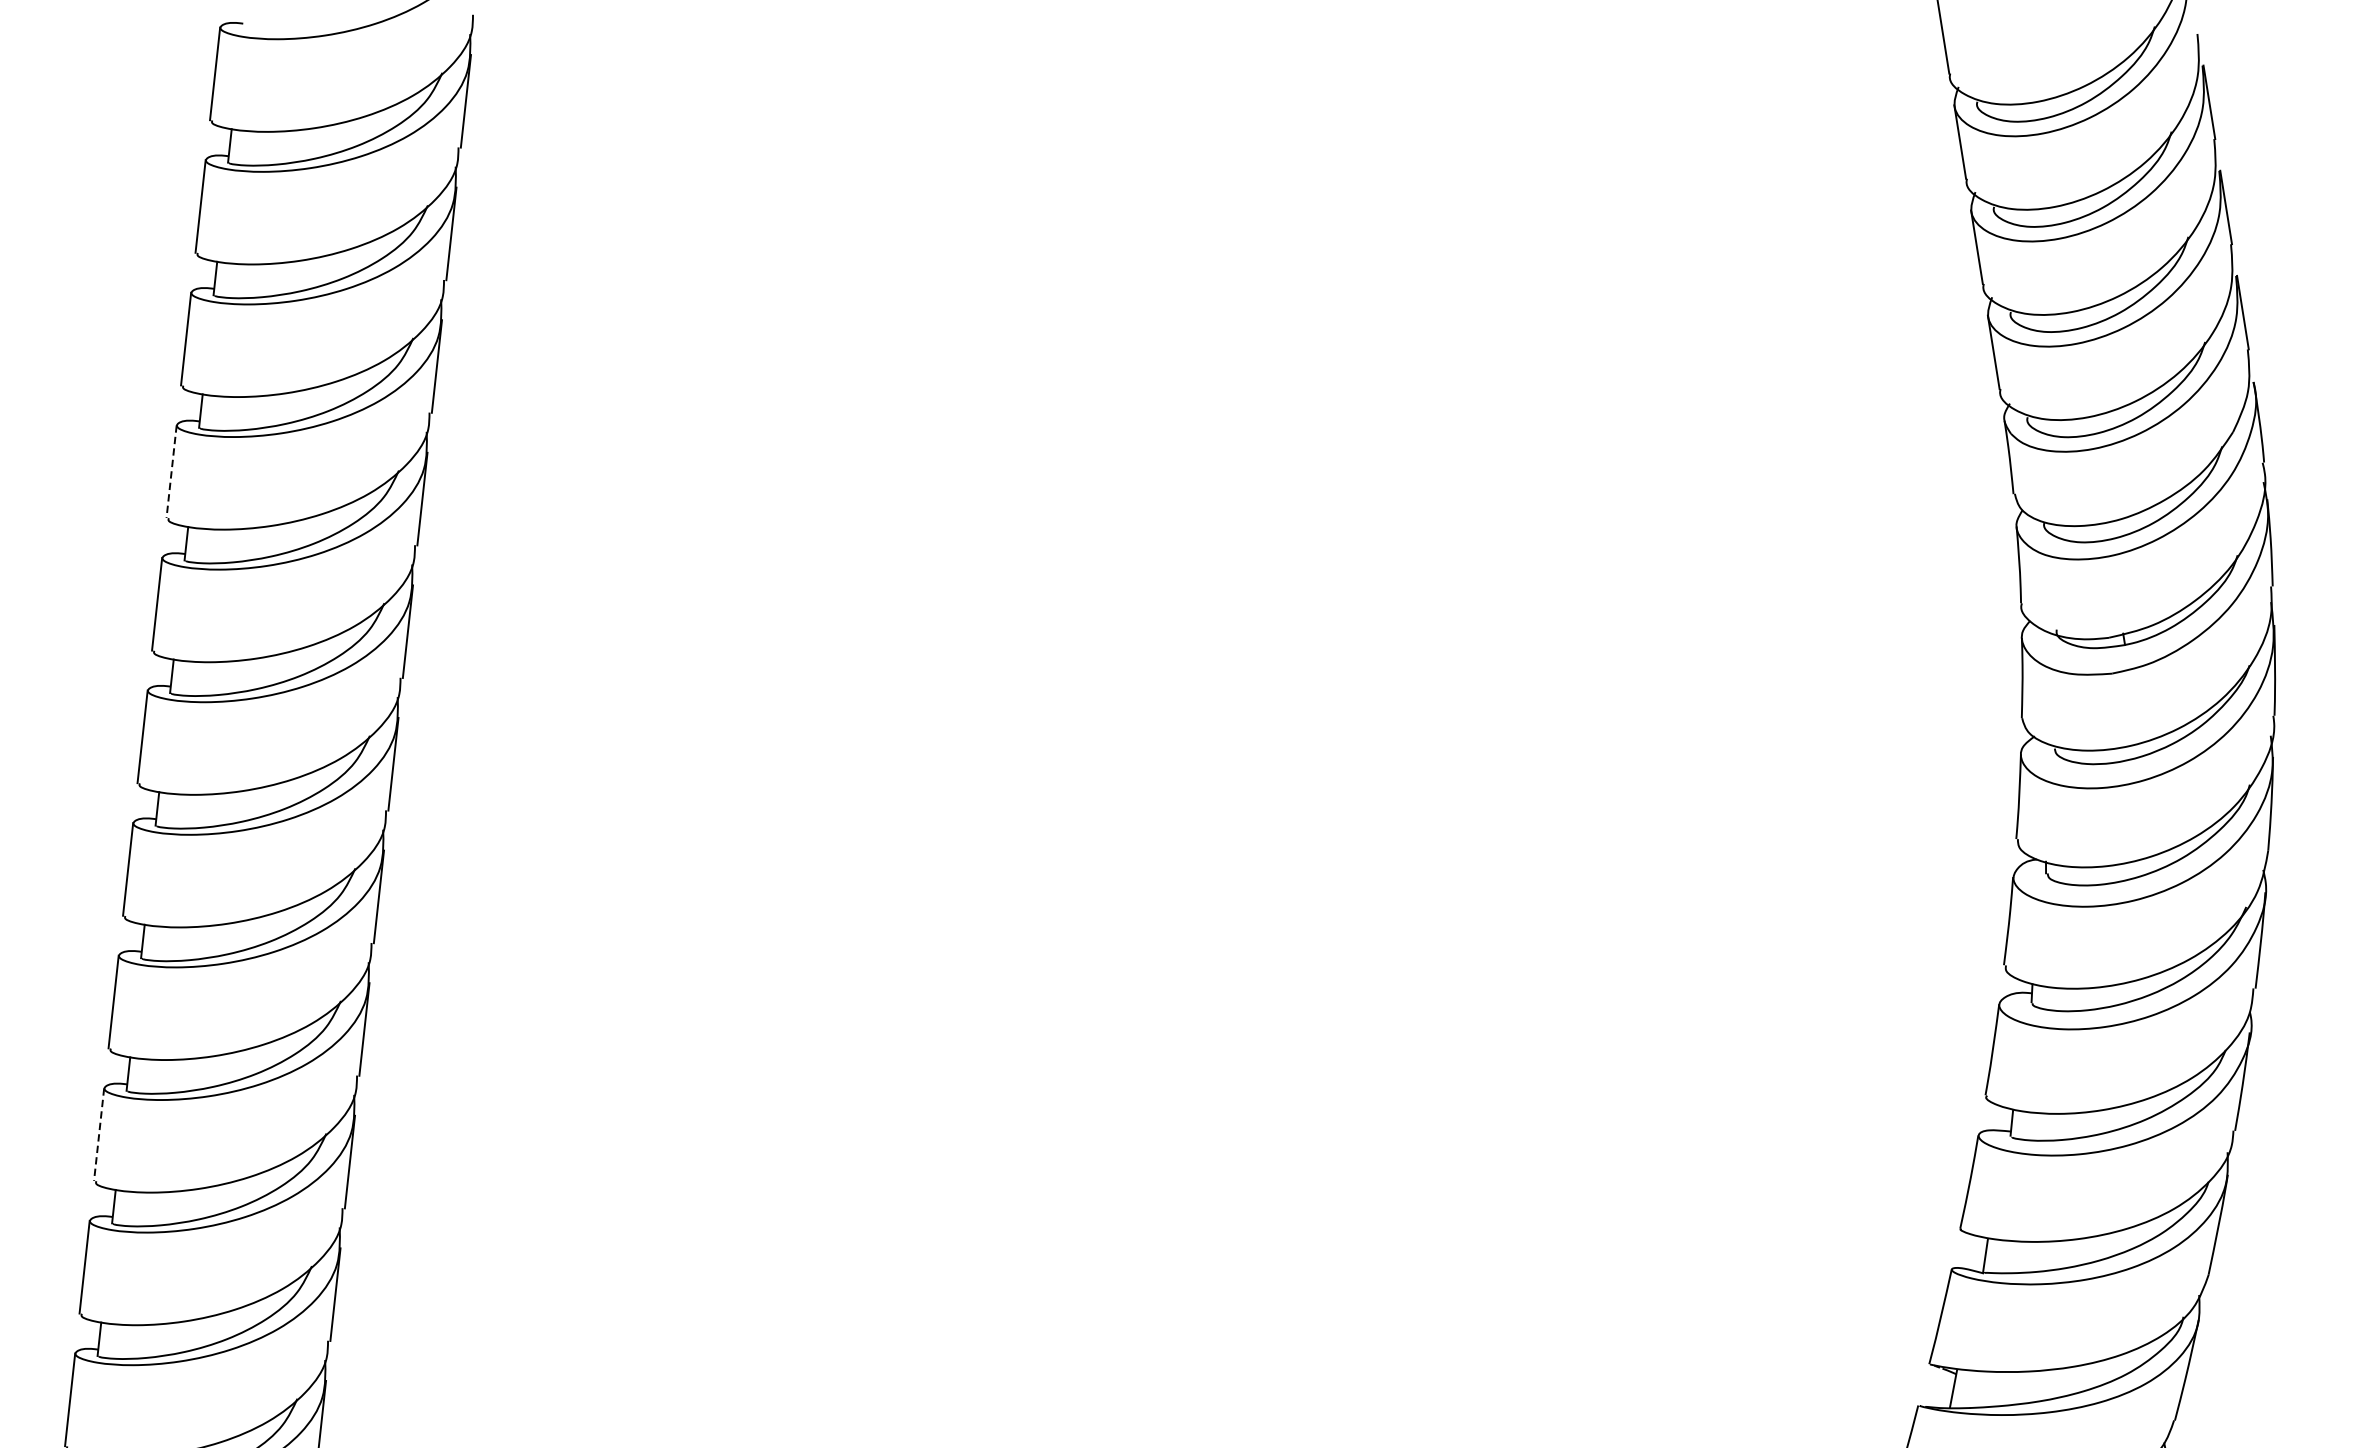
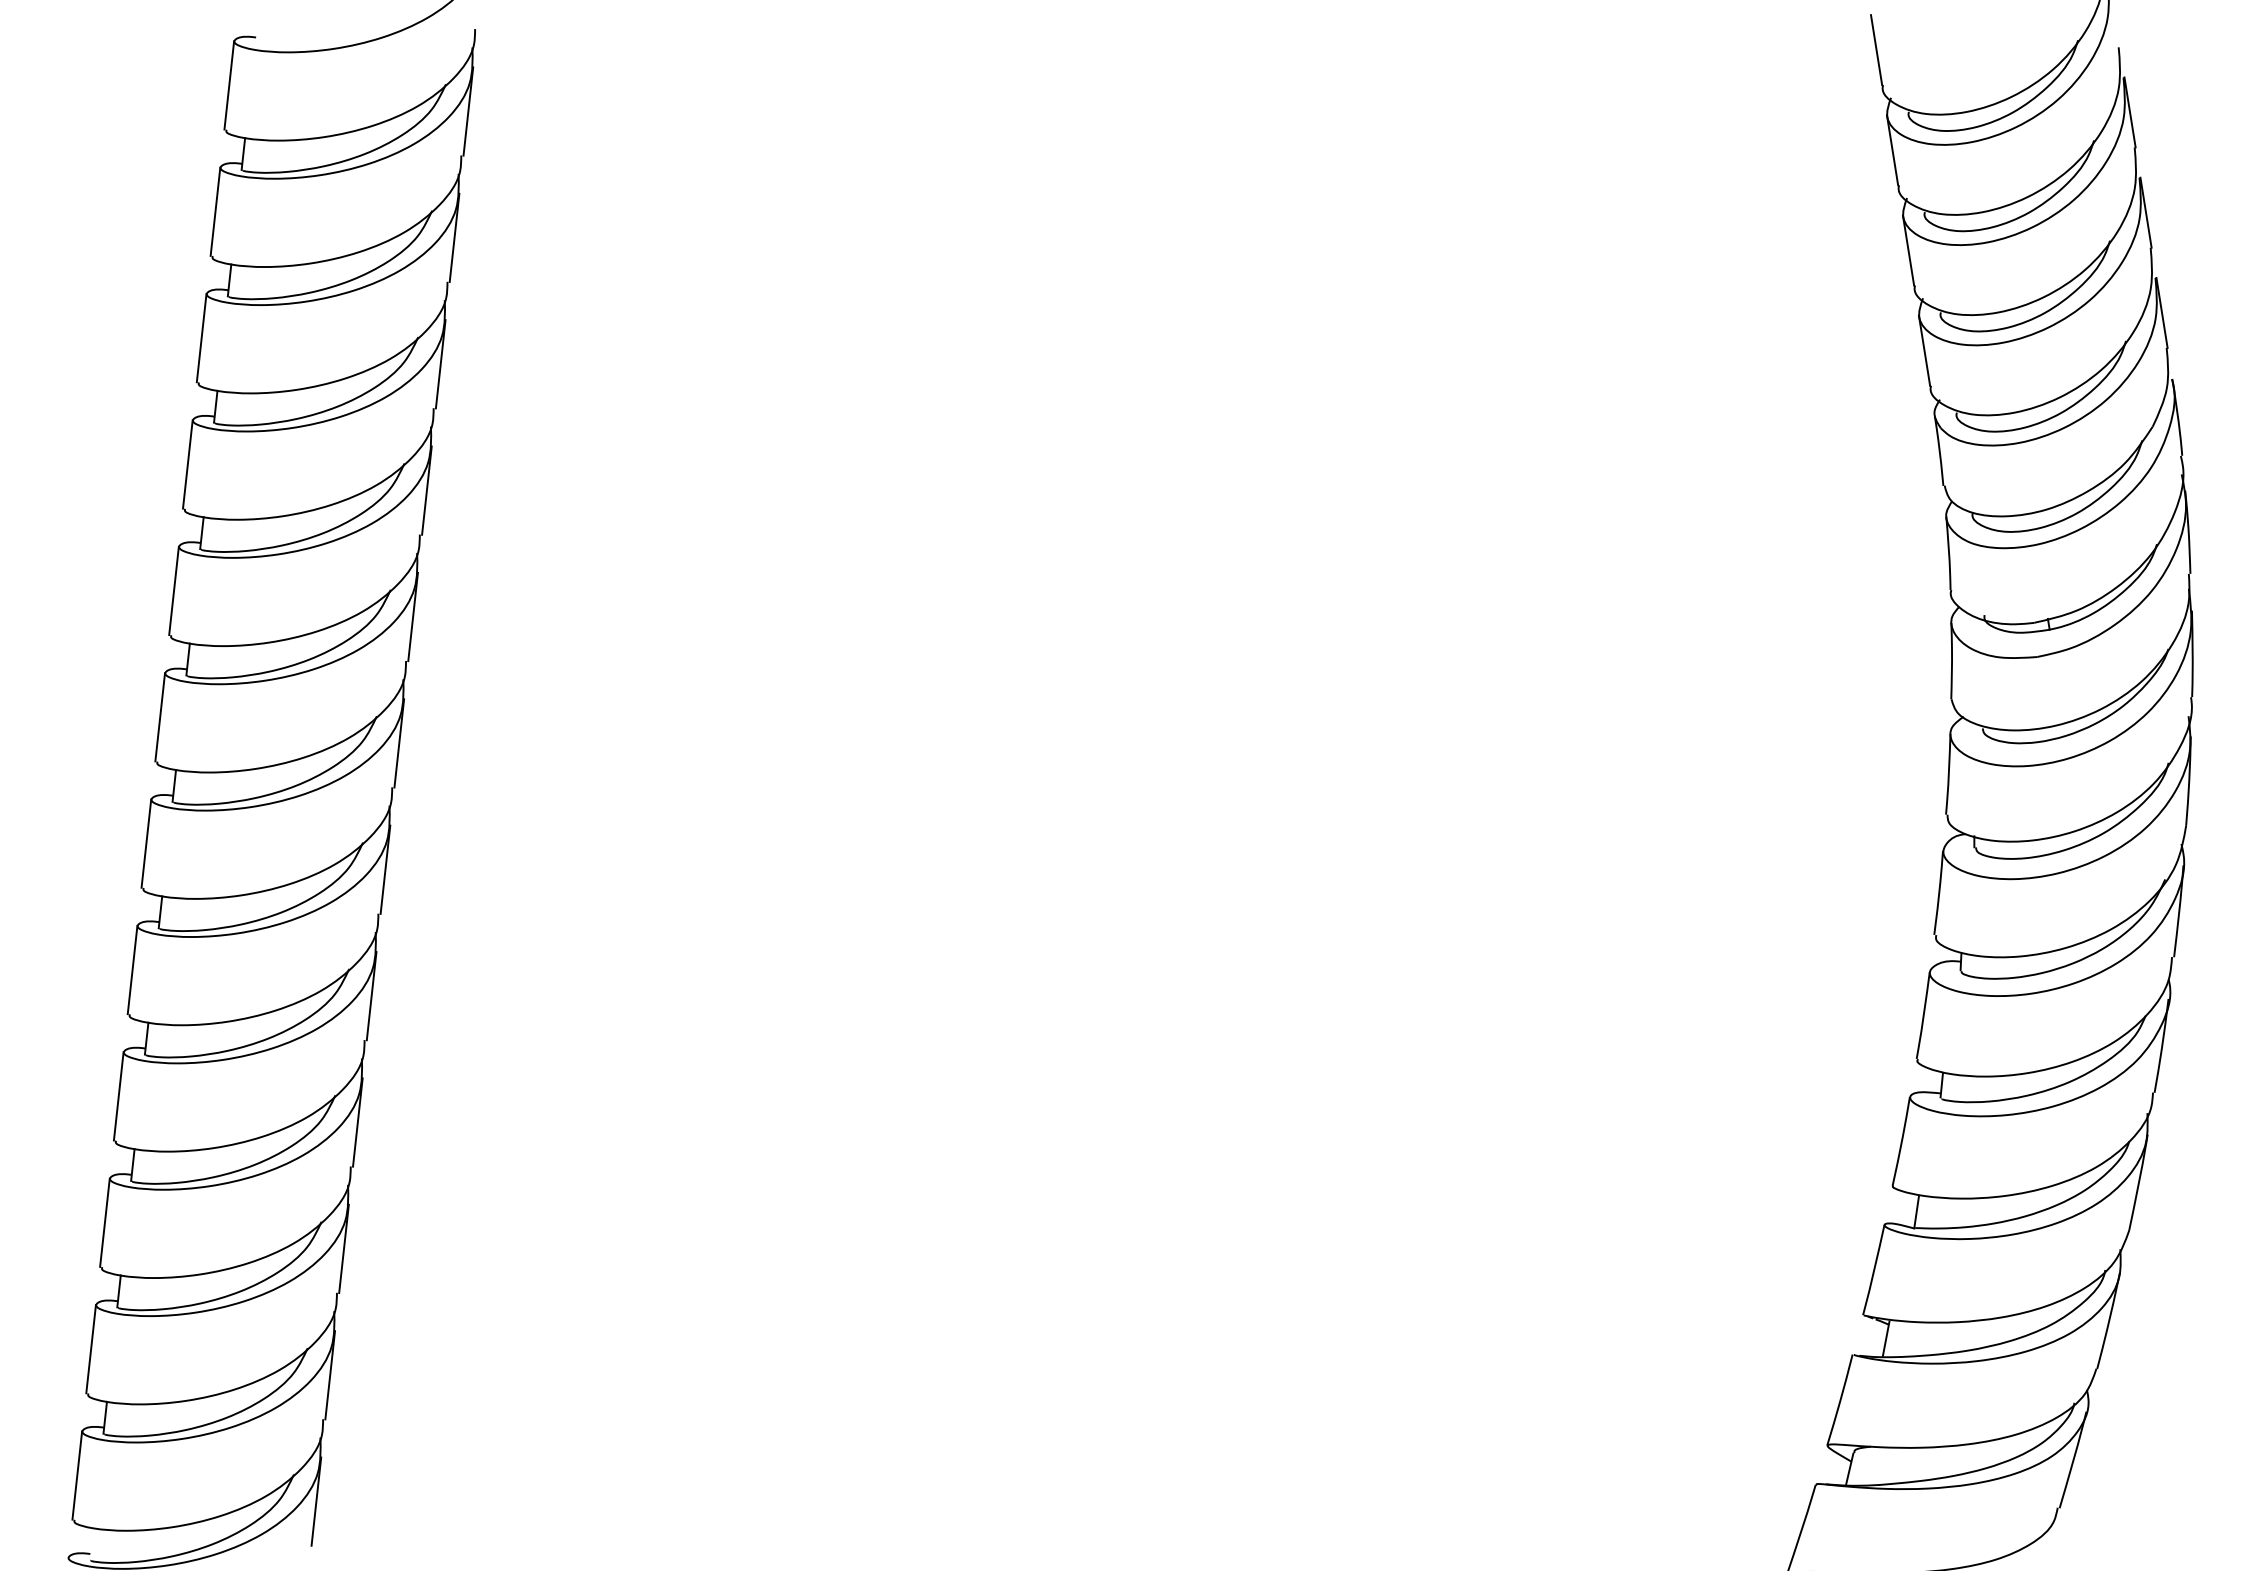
line: (171, 472) -> (187, 465), dashed -> solid
line: (98, 1134) -> (118, 1096), dashed -> solid

